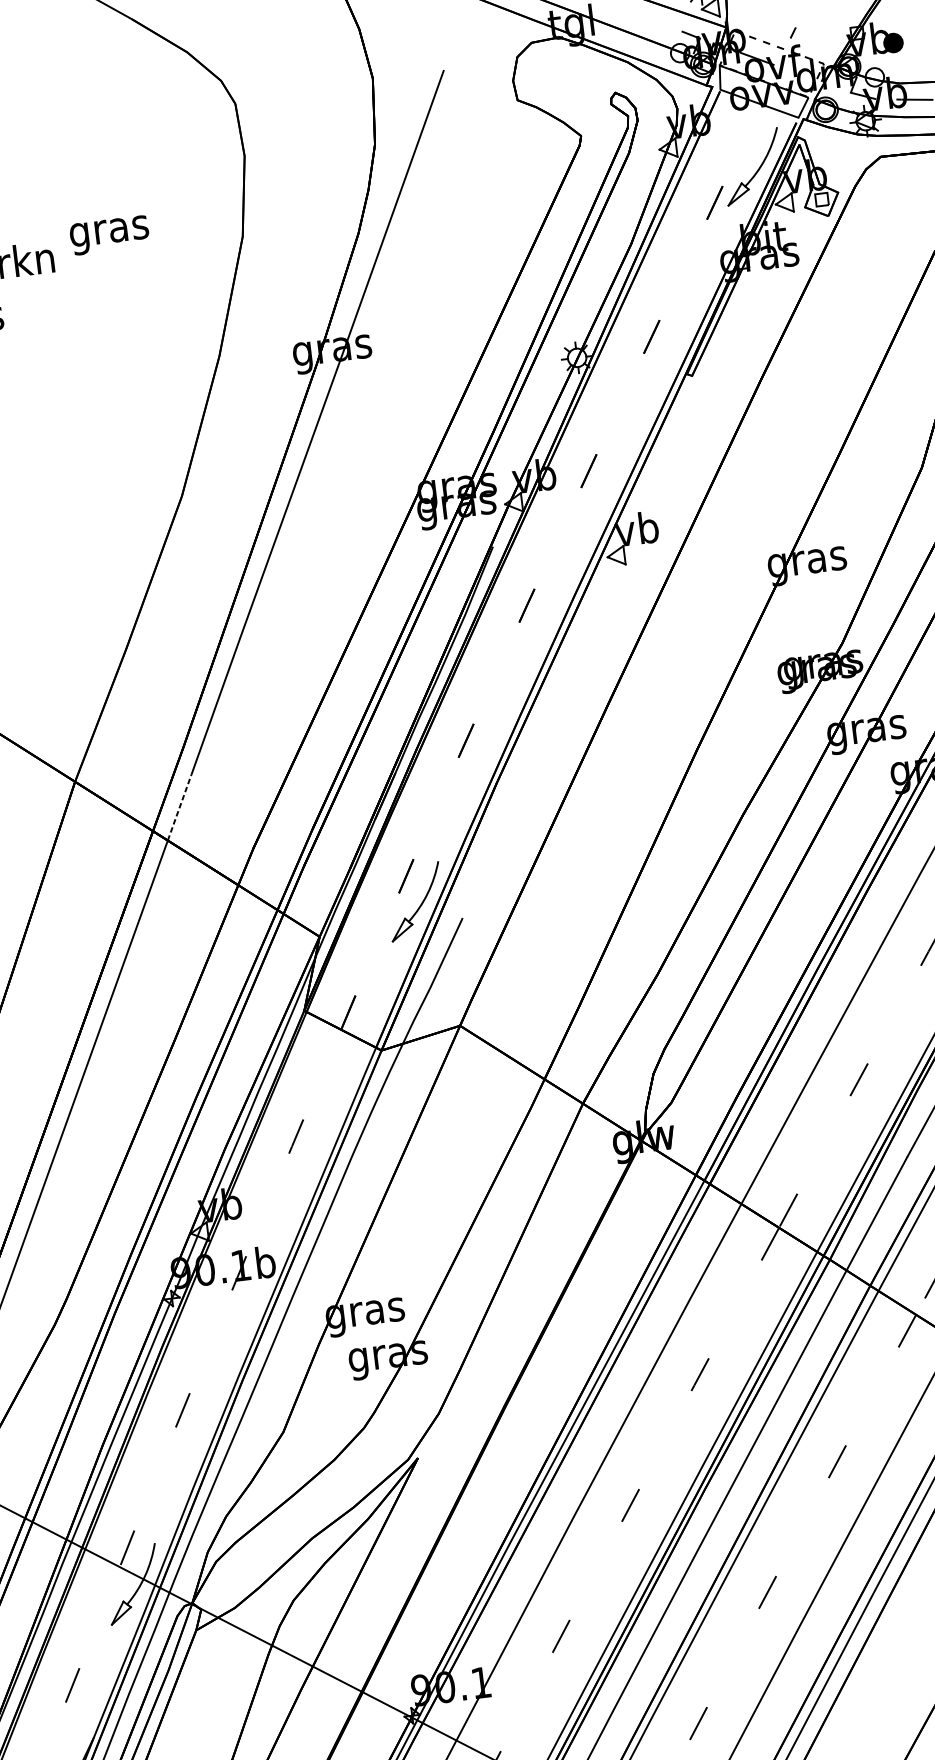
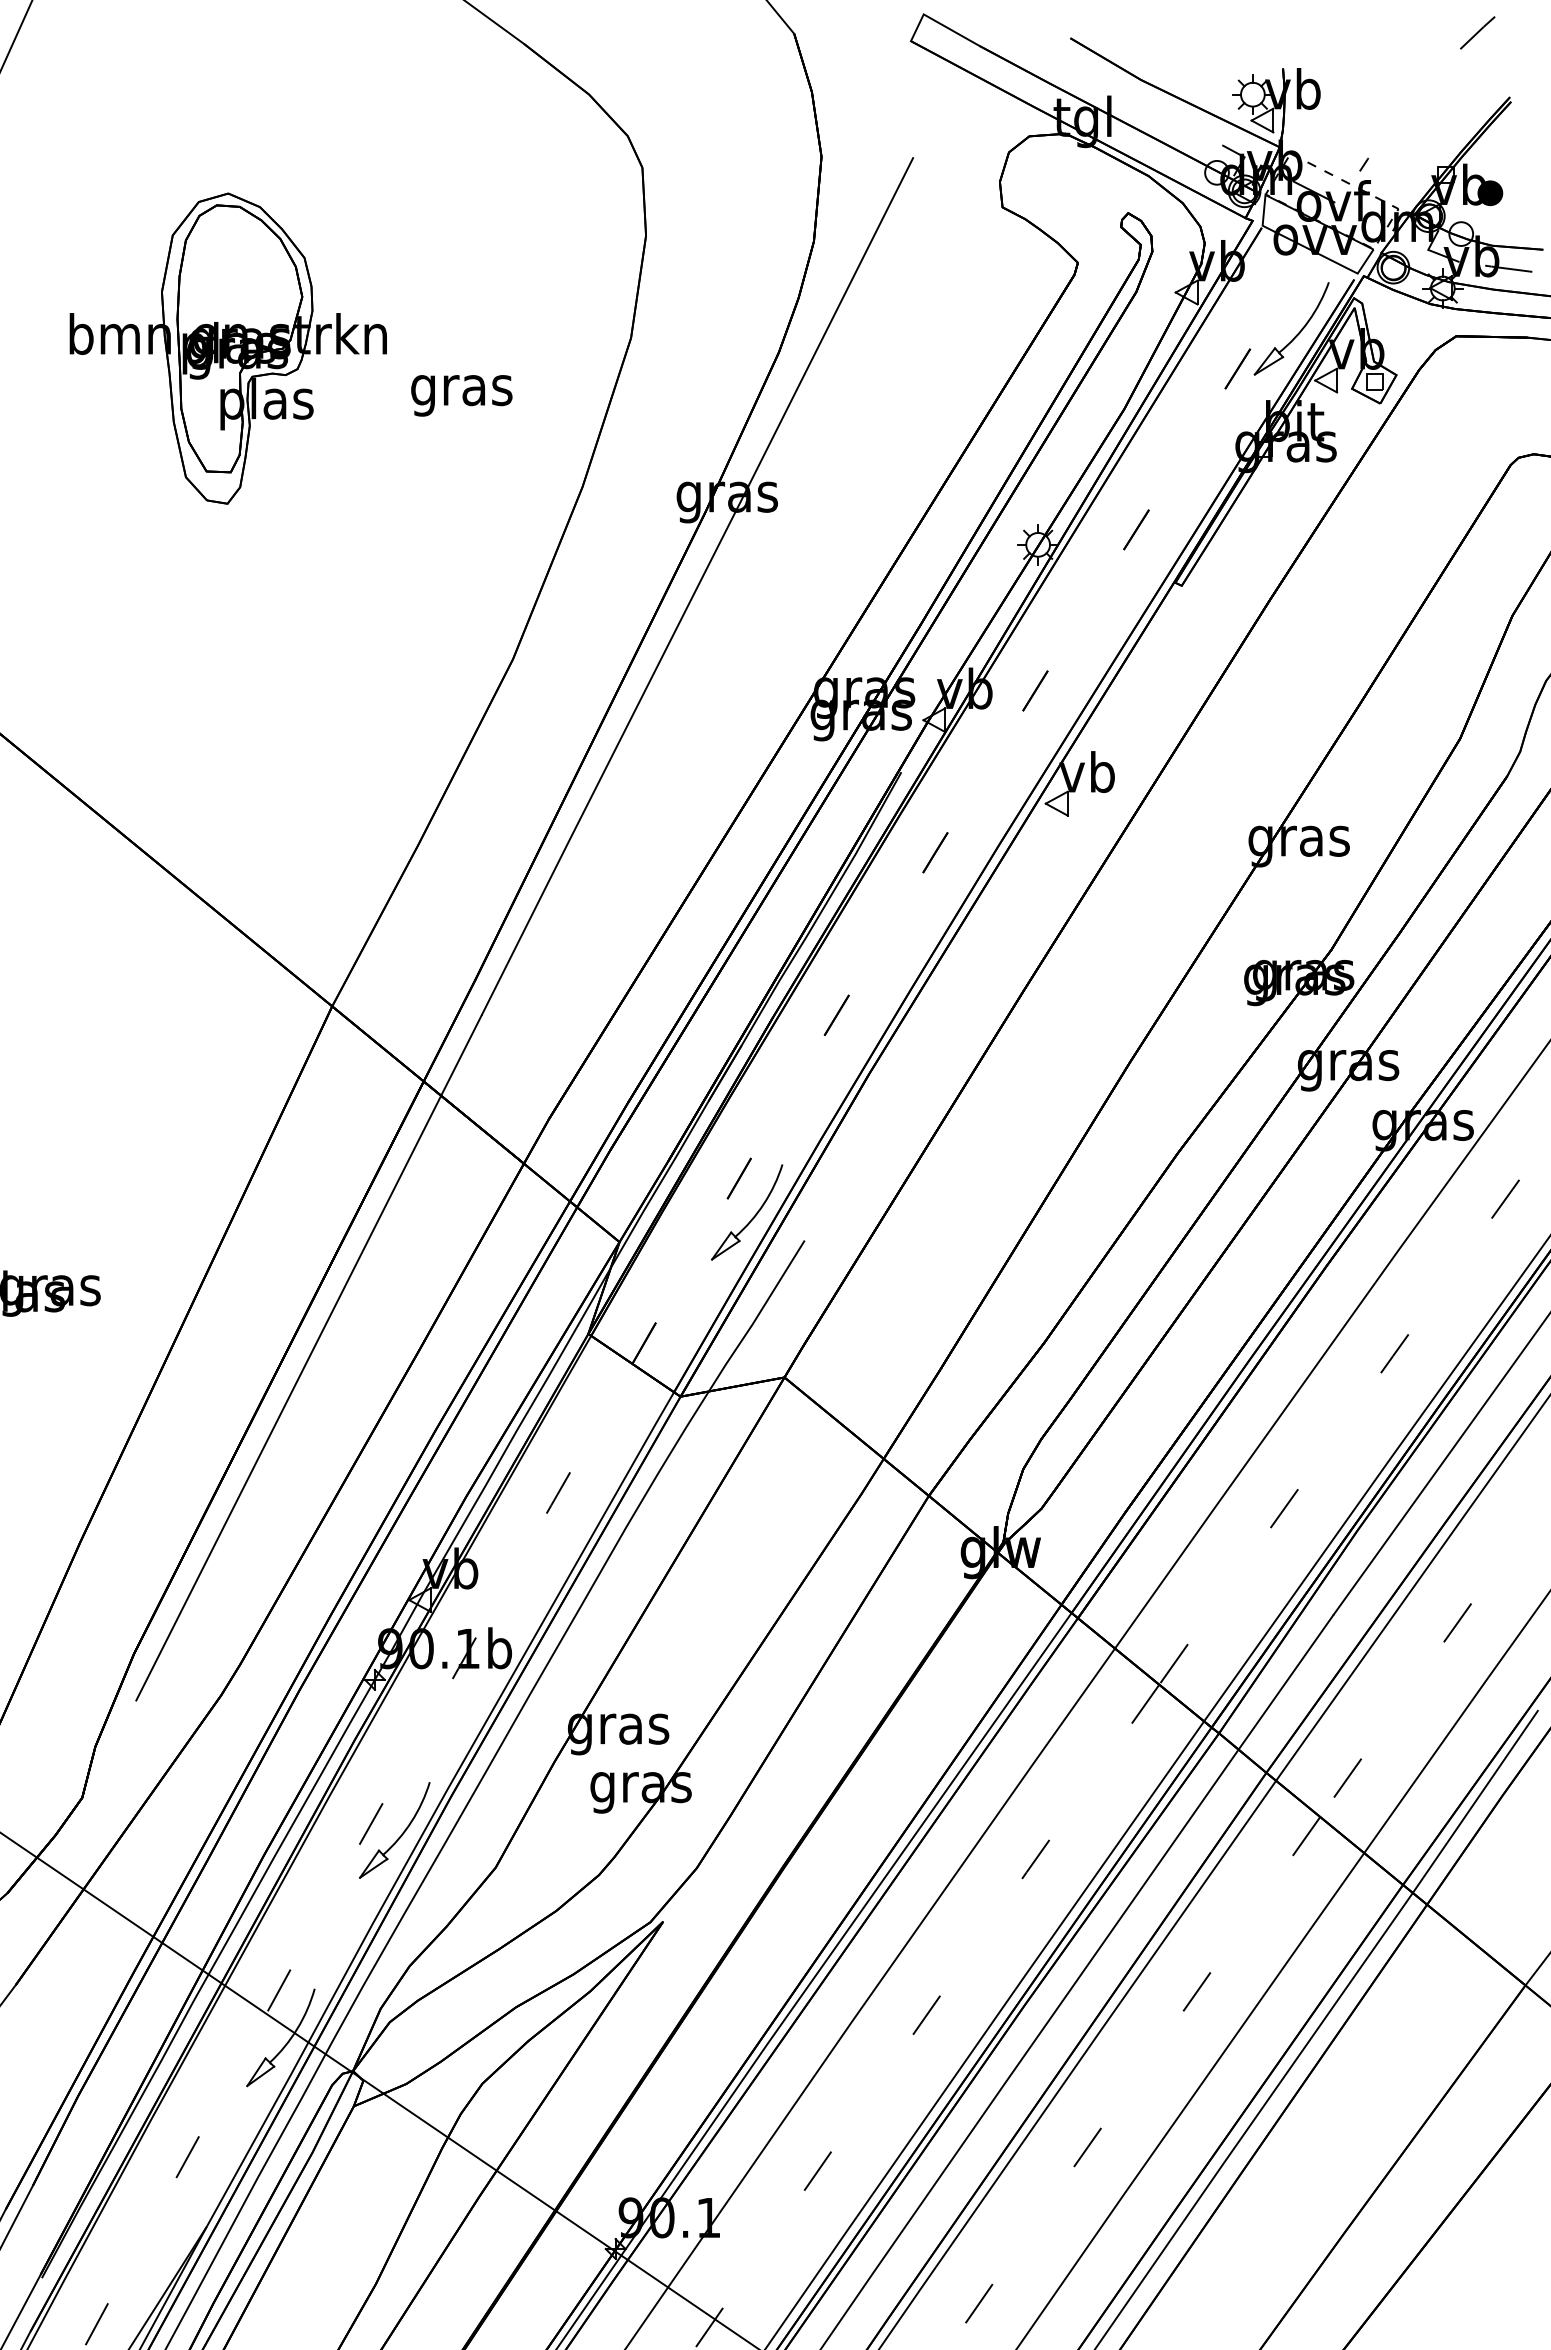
text: (109, 235) -> (461, 395), moved
line: (179, 807) -> (461, 1055), dashed -> solid
part: (206, 1416) -> (400, 1835), added

